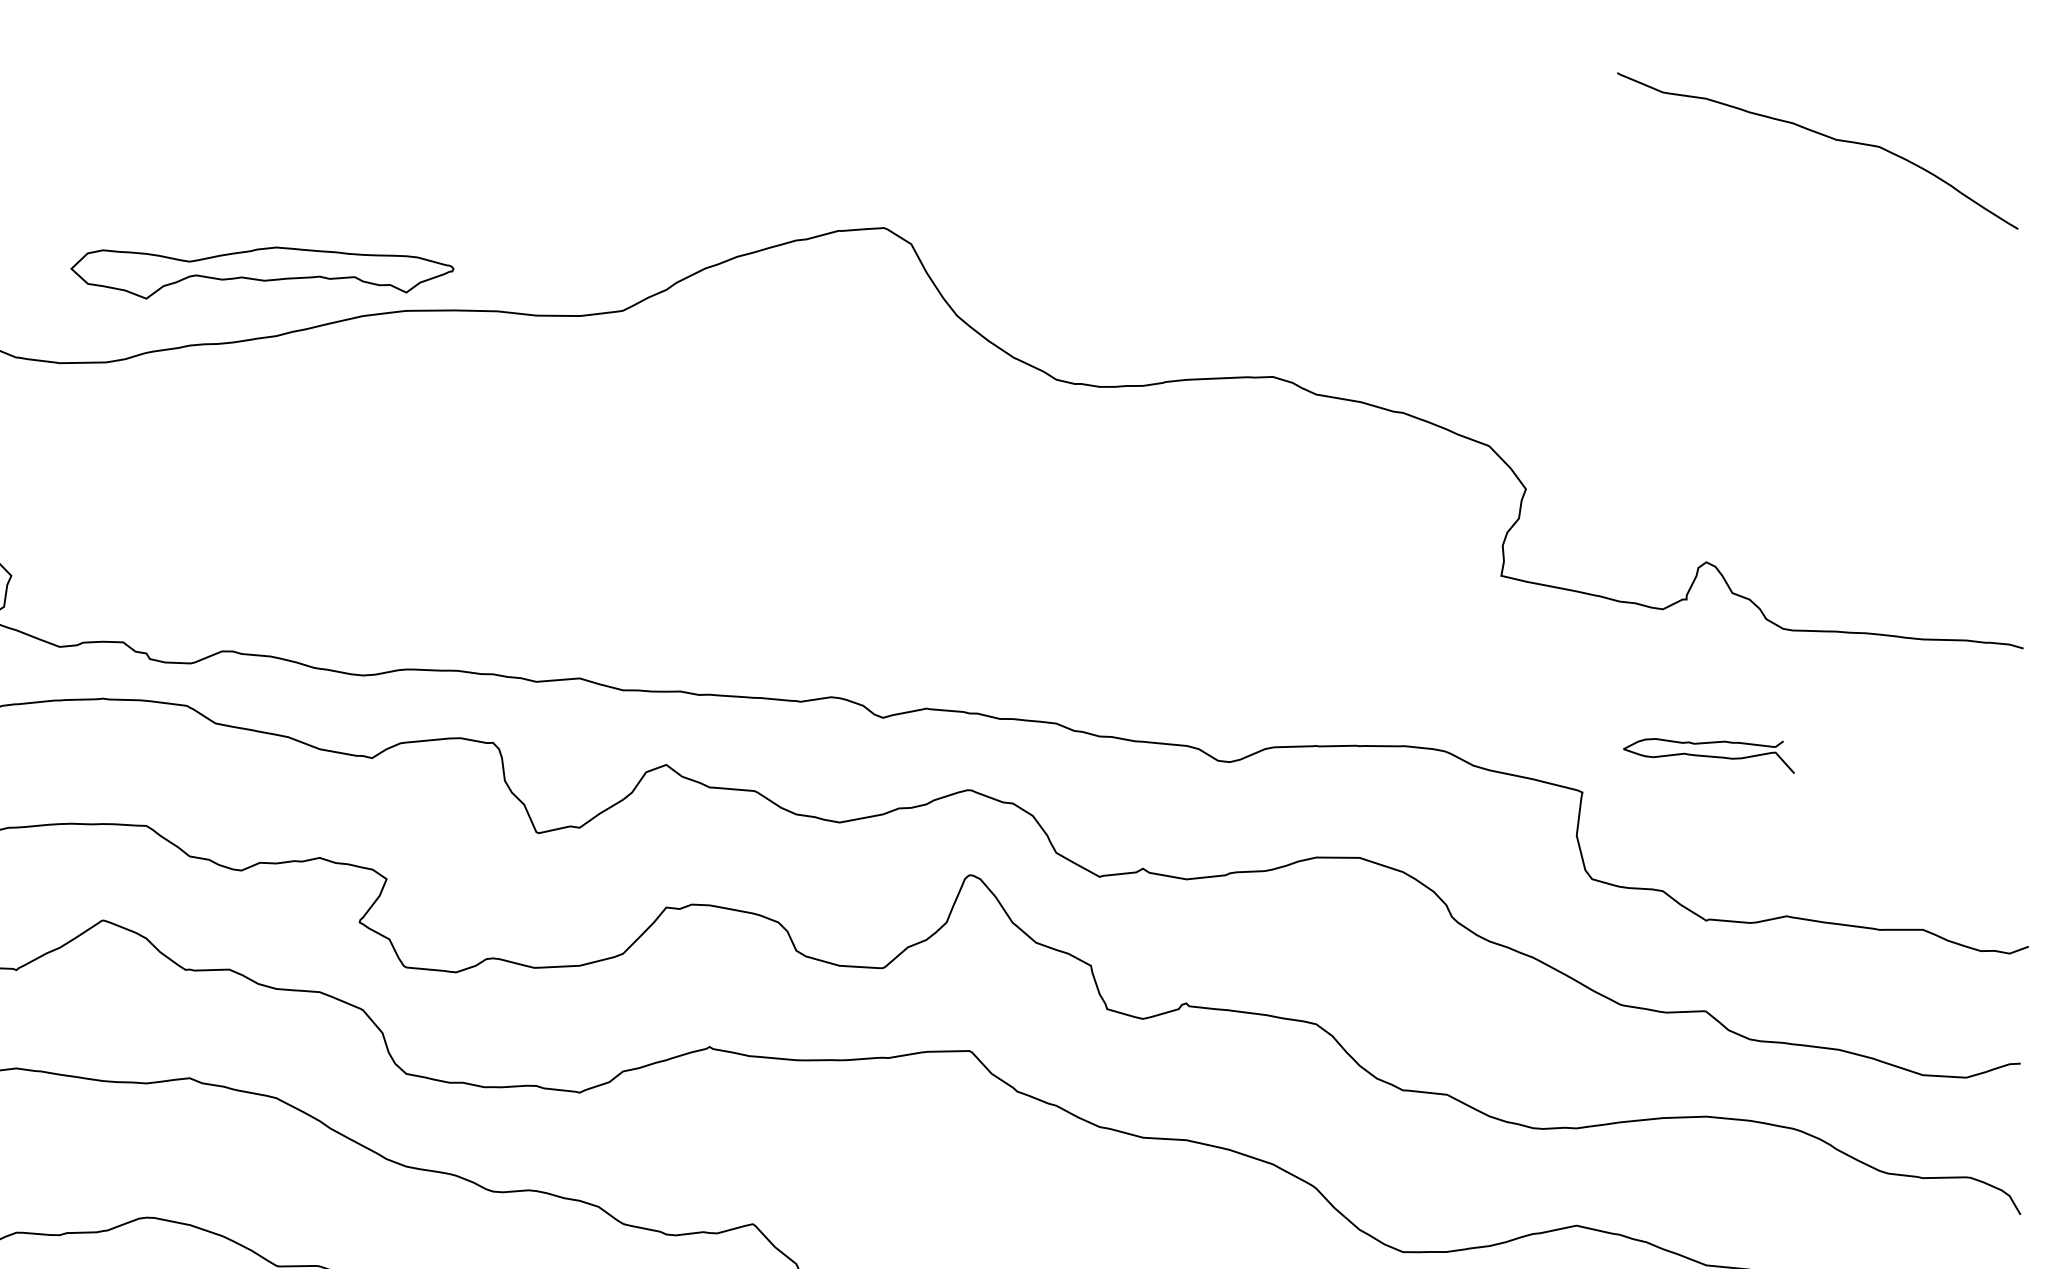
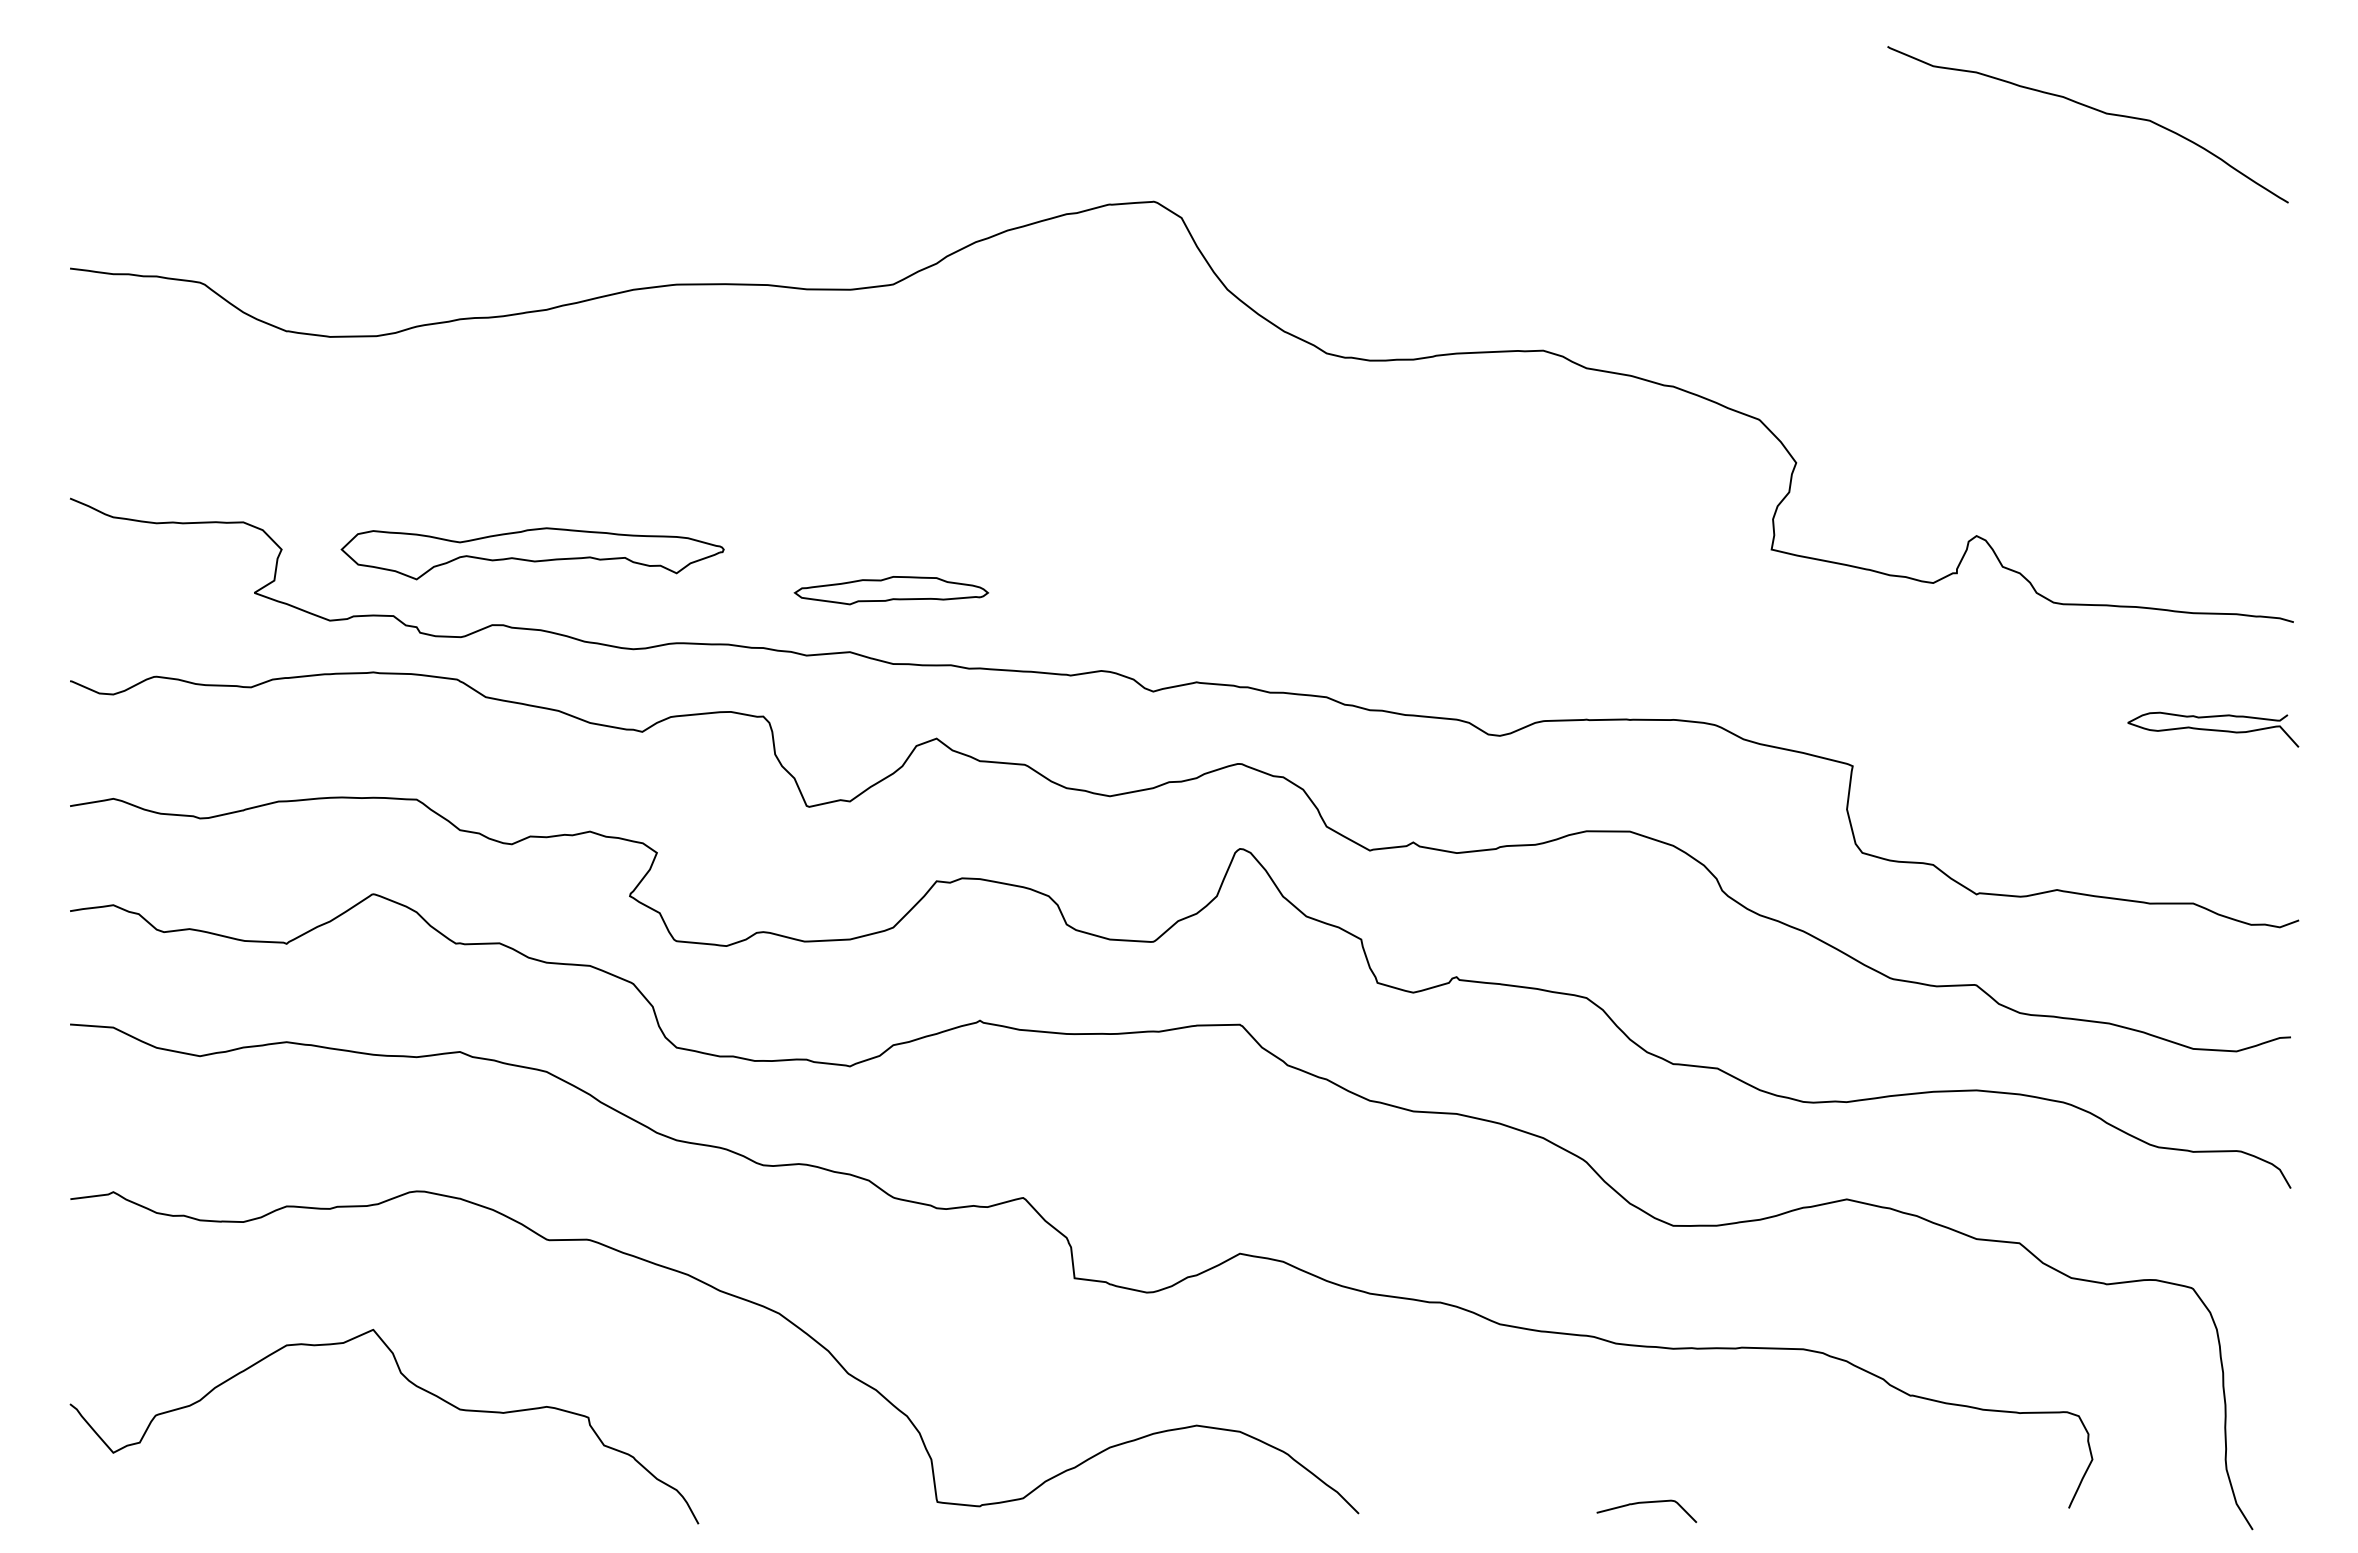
part: (262, 272) -> (532, 553), moved
part: (621, 616) -> (891, 590), added
curve: (1709, 755) -> (2213, 729), moved

